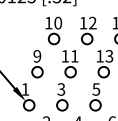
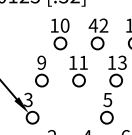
text: (83, 23) -> (93, 25), 12 -> 42
text: (25, 89) -> (28, 99), 1 -> 3
part: (62, 97) -> (69, 108), removed

